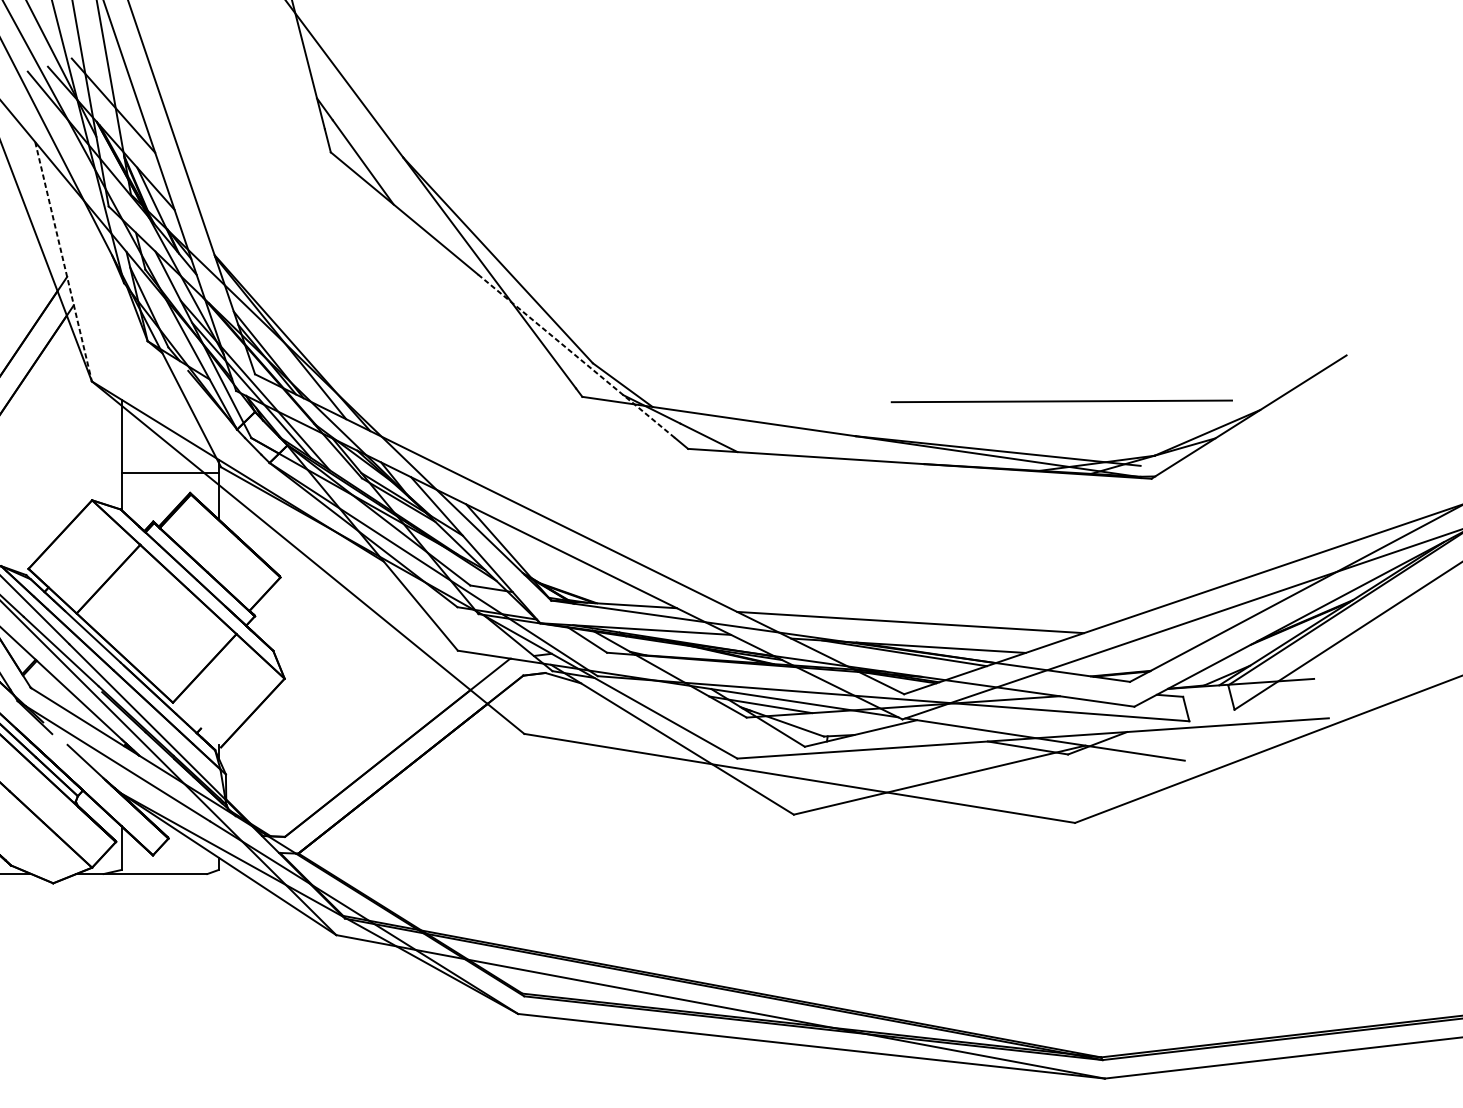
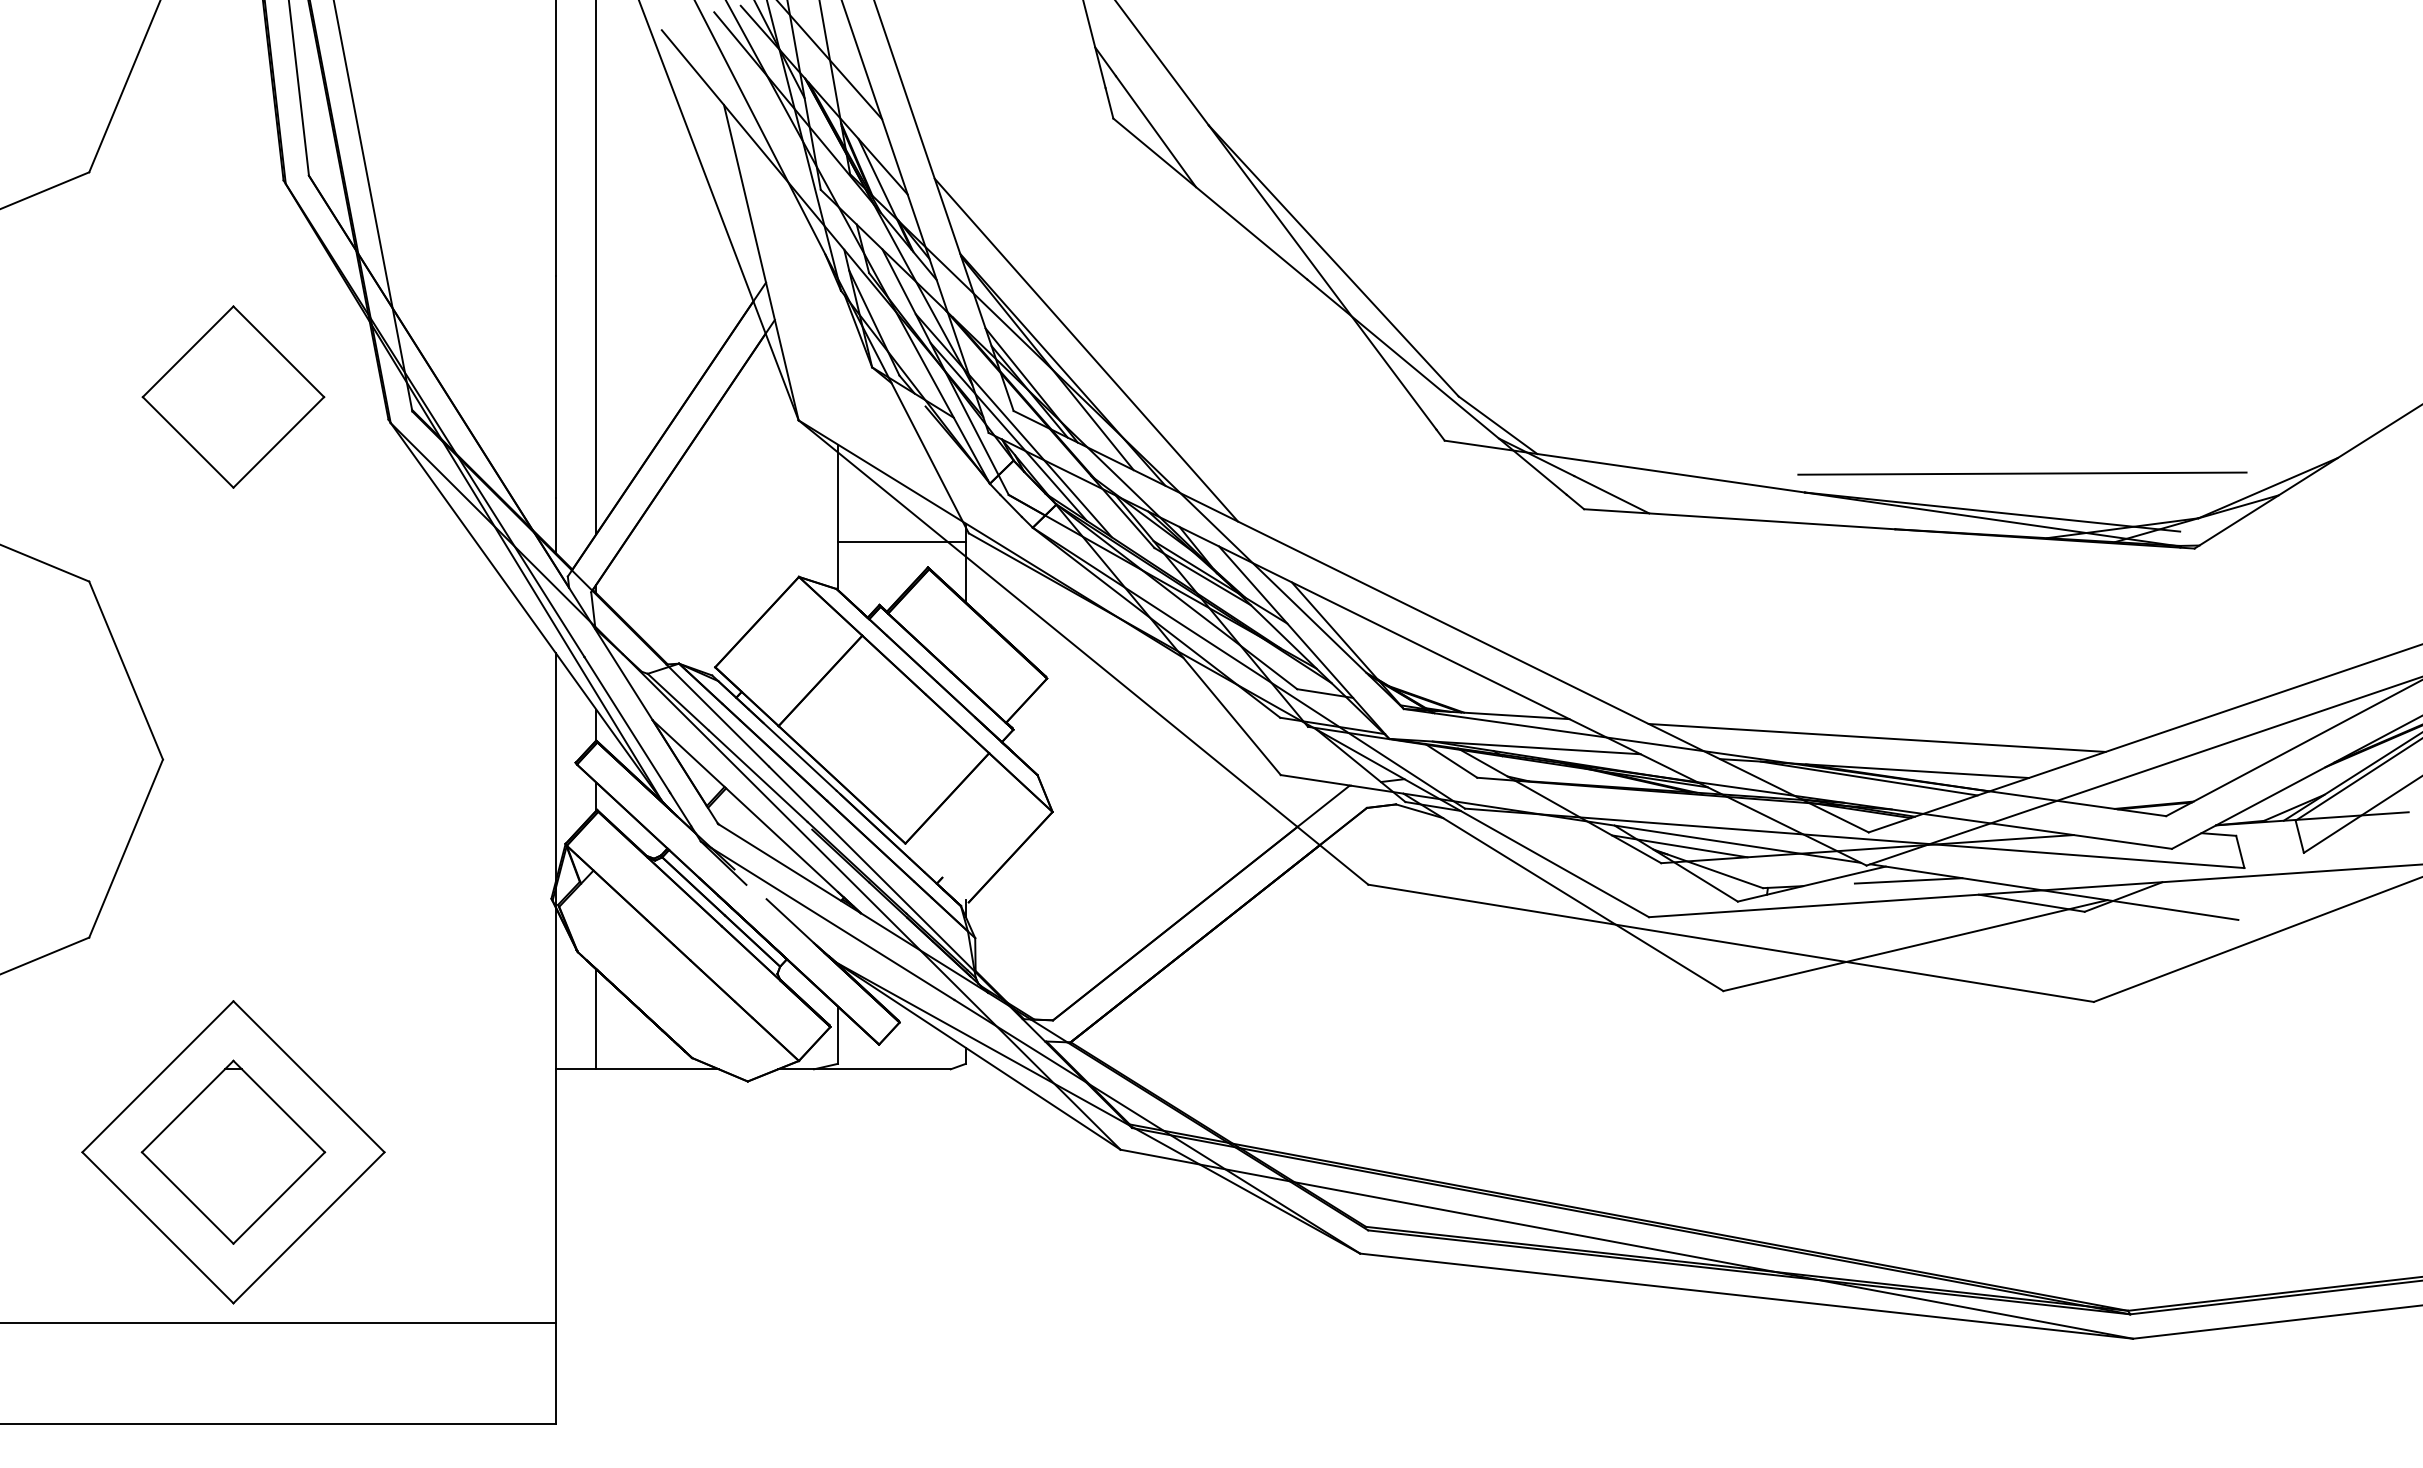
line: (63, 262) -> (761, 263), dashed -> solid
line: (310, 327) -> (1086, 349), added
line: (576, 355) -> (1436, 386), dashed -> solid
line: (1061, 401) -> (2022, 473), moved
line: (934, 730) -> (1908, 880), added

